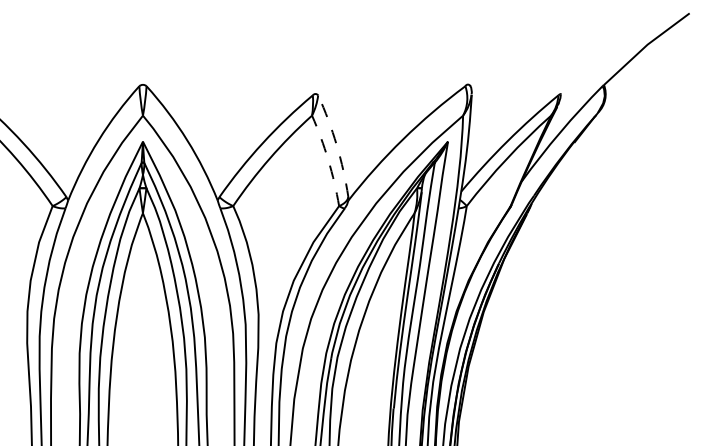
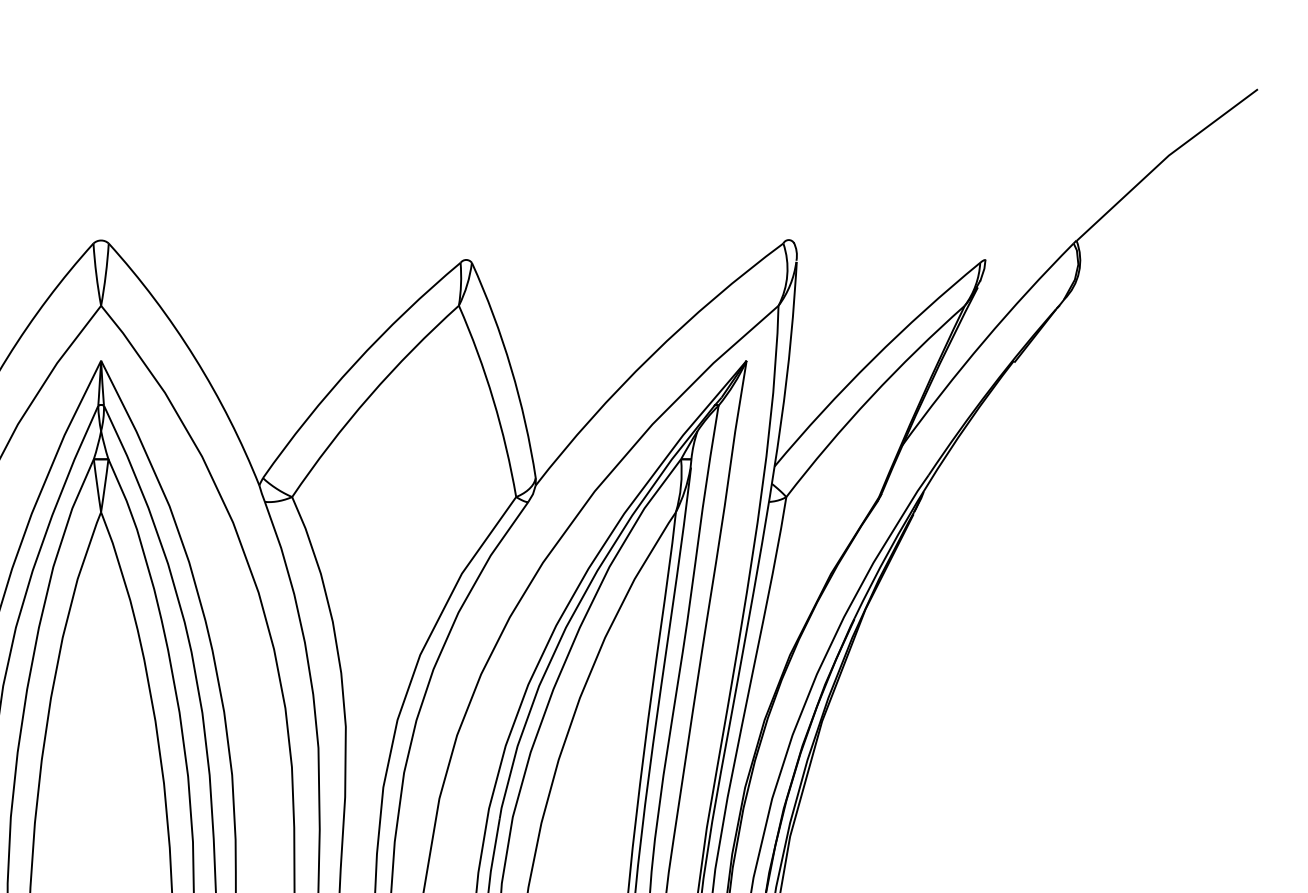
arc: (336, 145) -> (510, 368), dashed -> solid
arc: (328, 160) -> (493, 400), dashed -> solid

